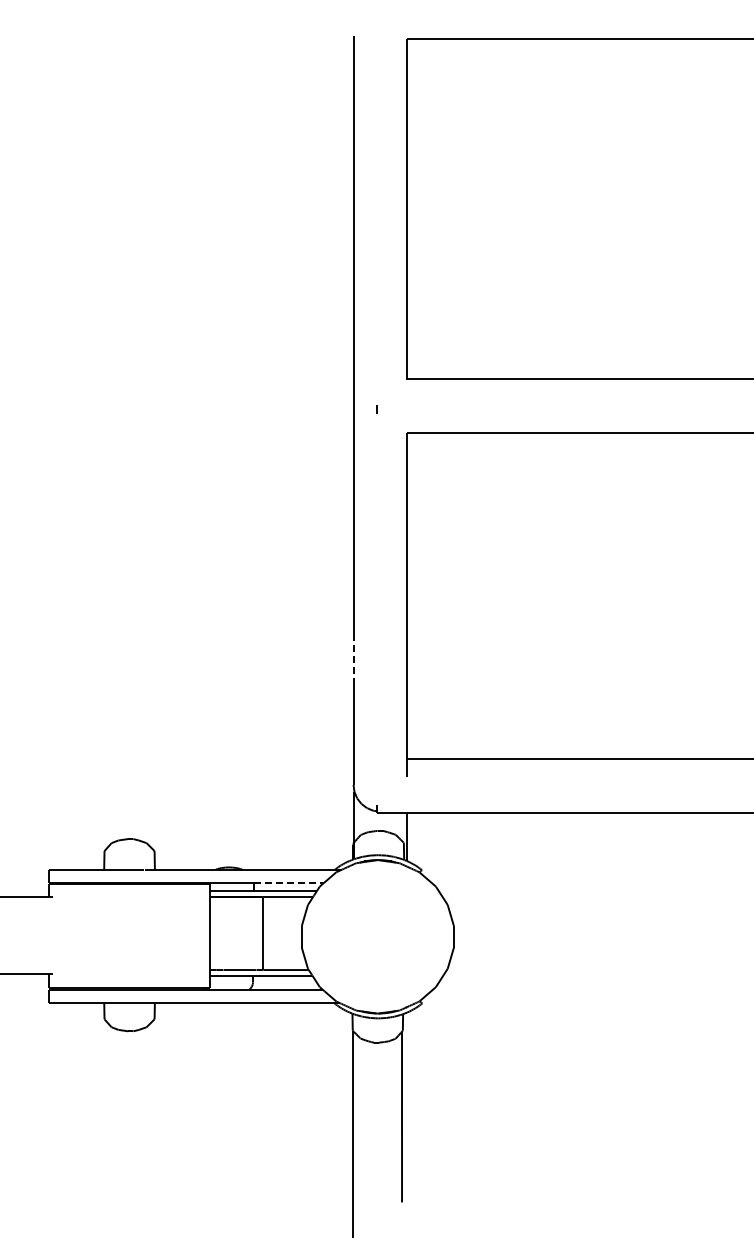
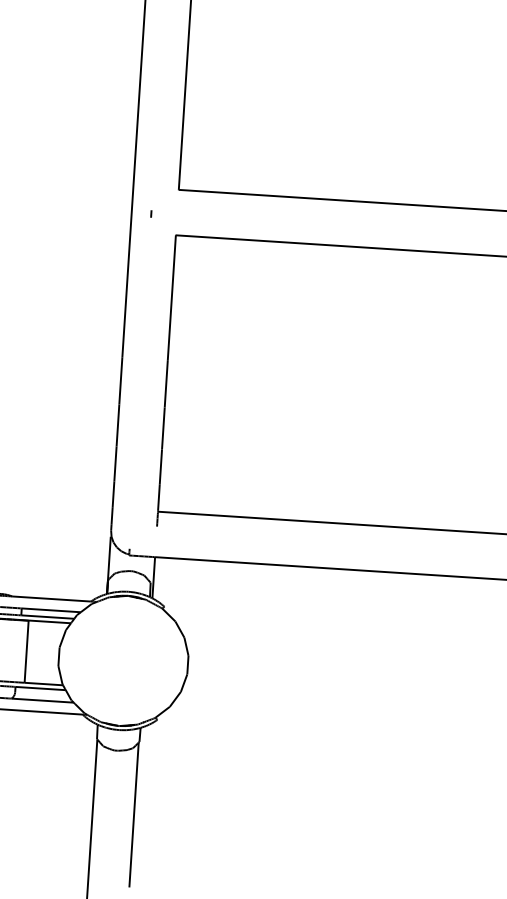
line: (353, 660) -> (117, 425), dashed -> solid
line: (289, 882) -> (51, 610), dashed -> solid

